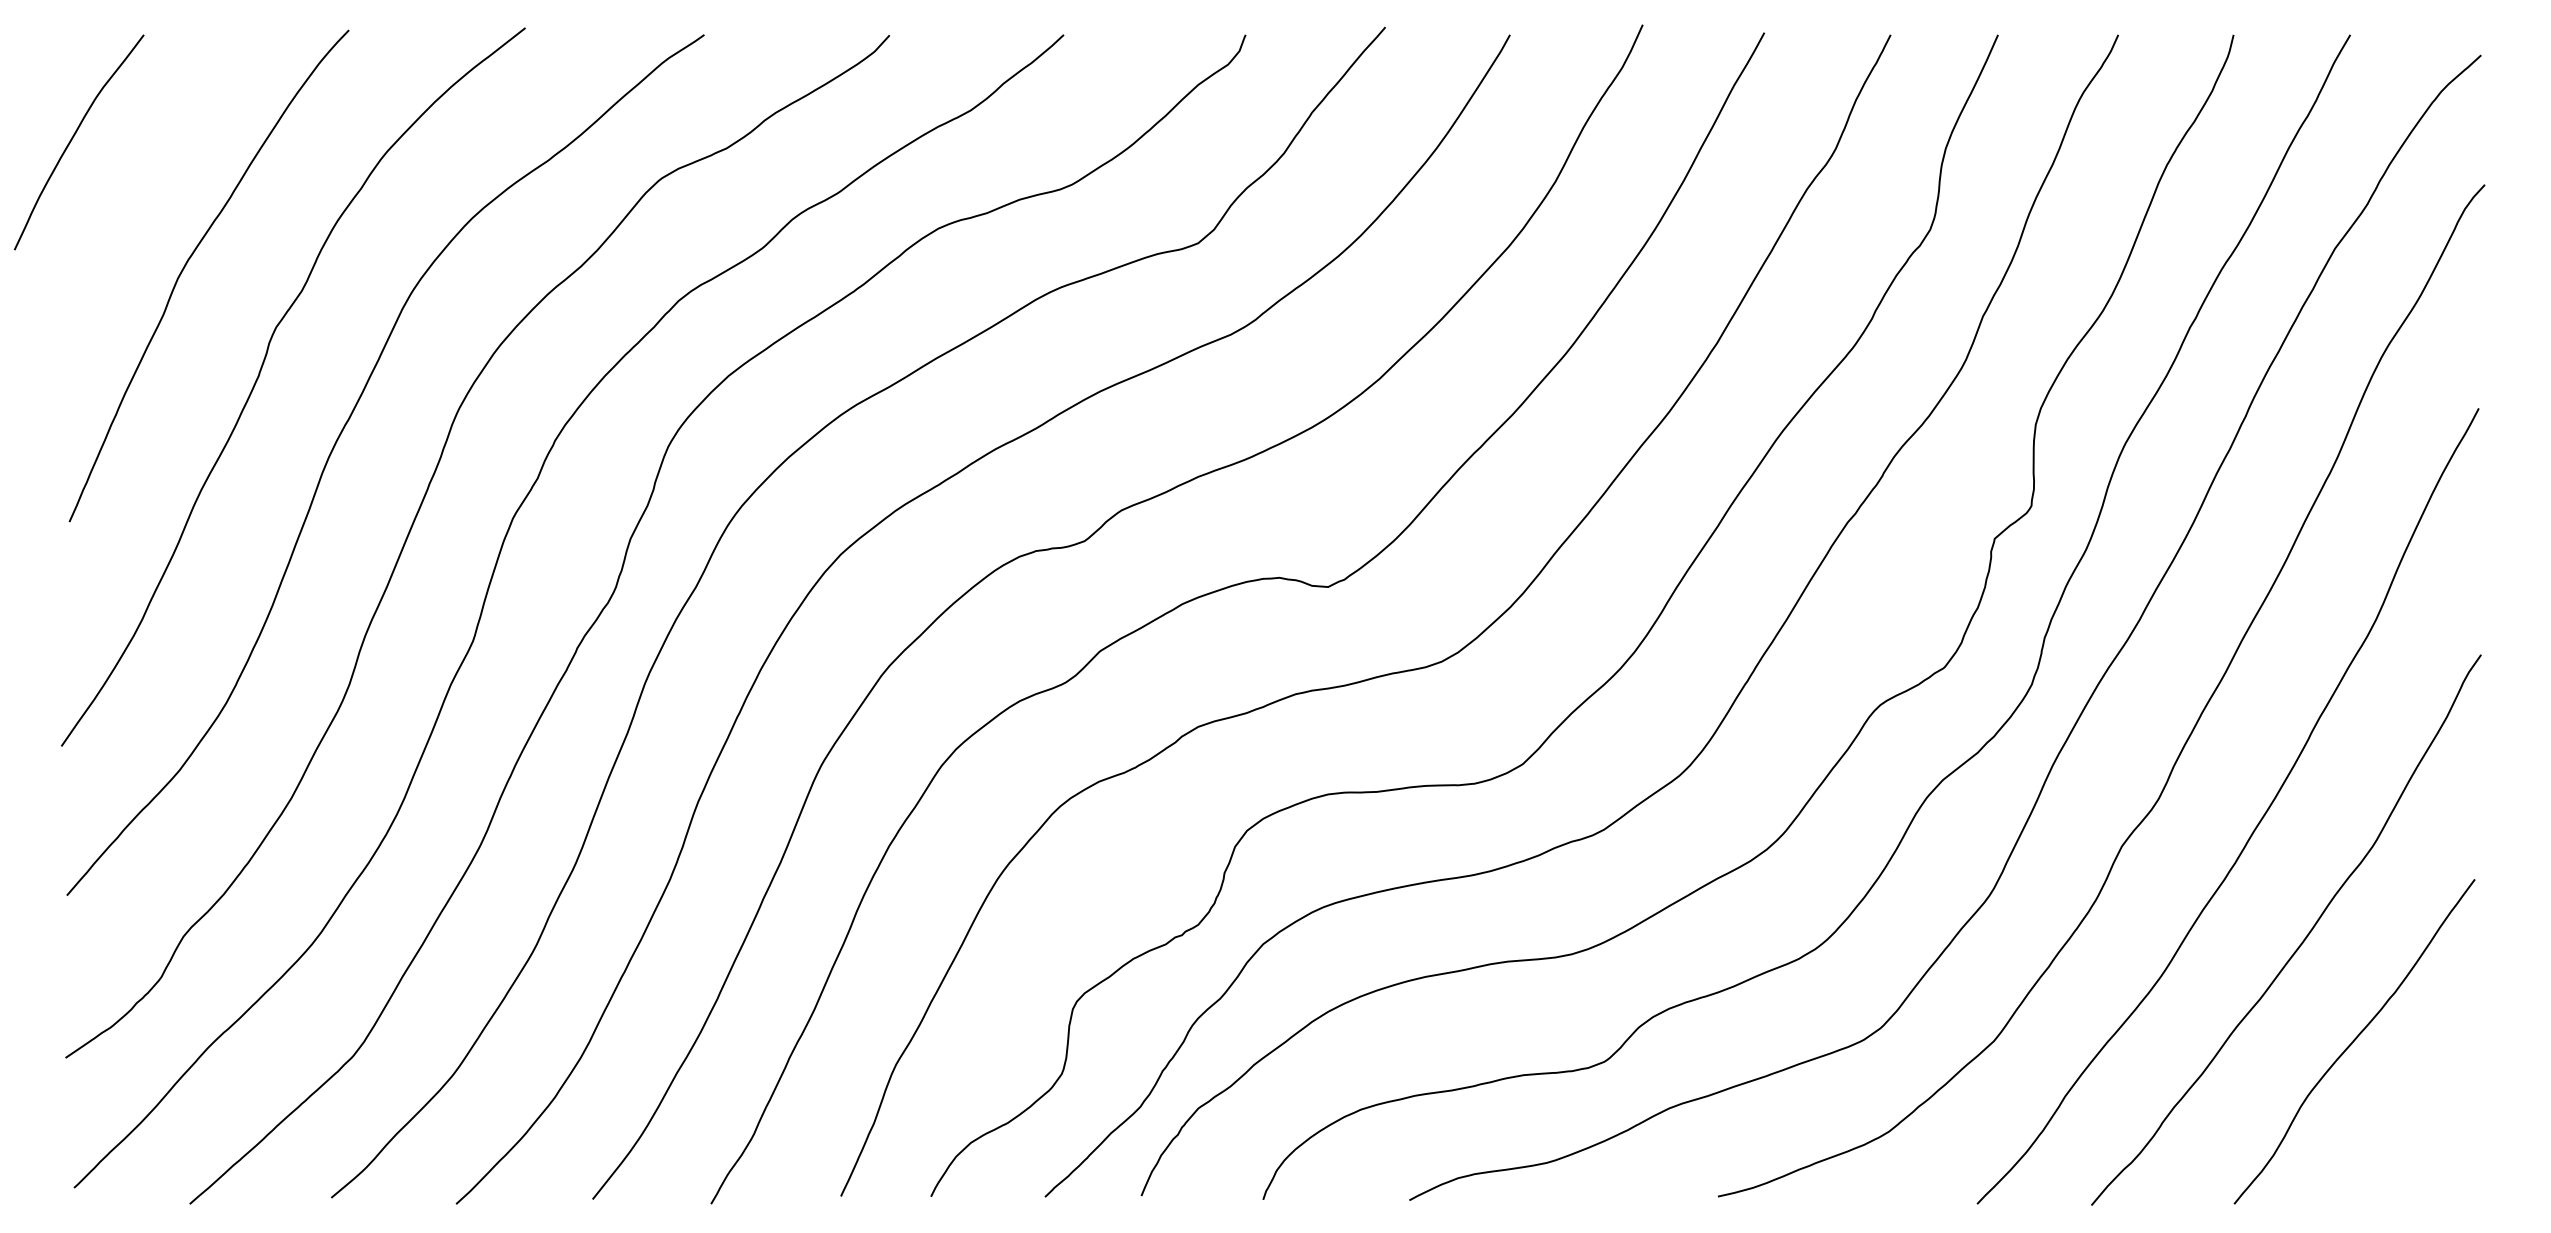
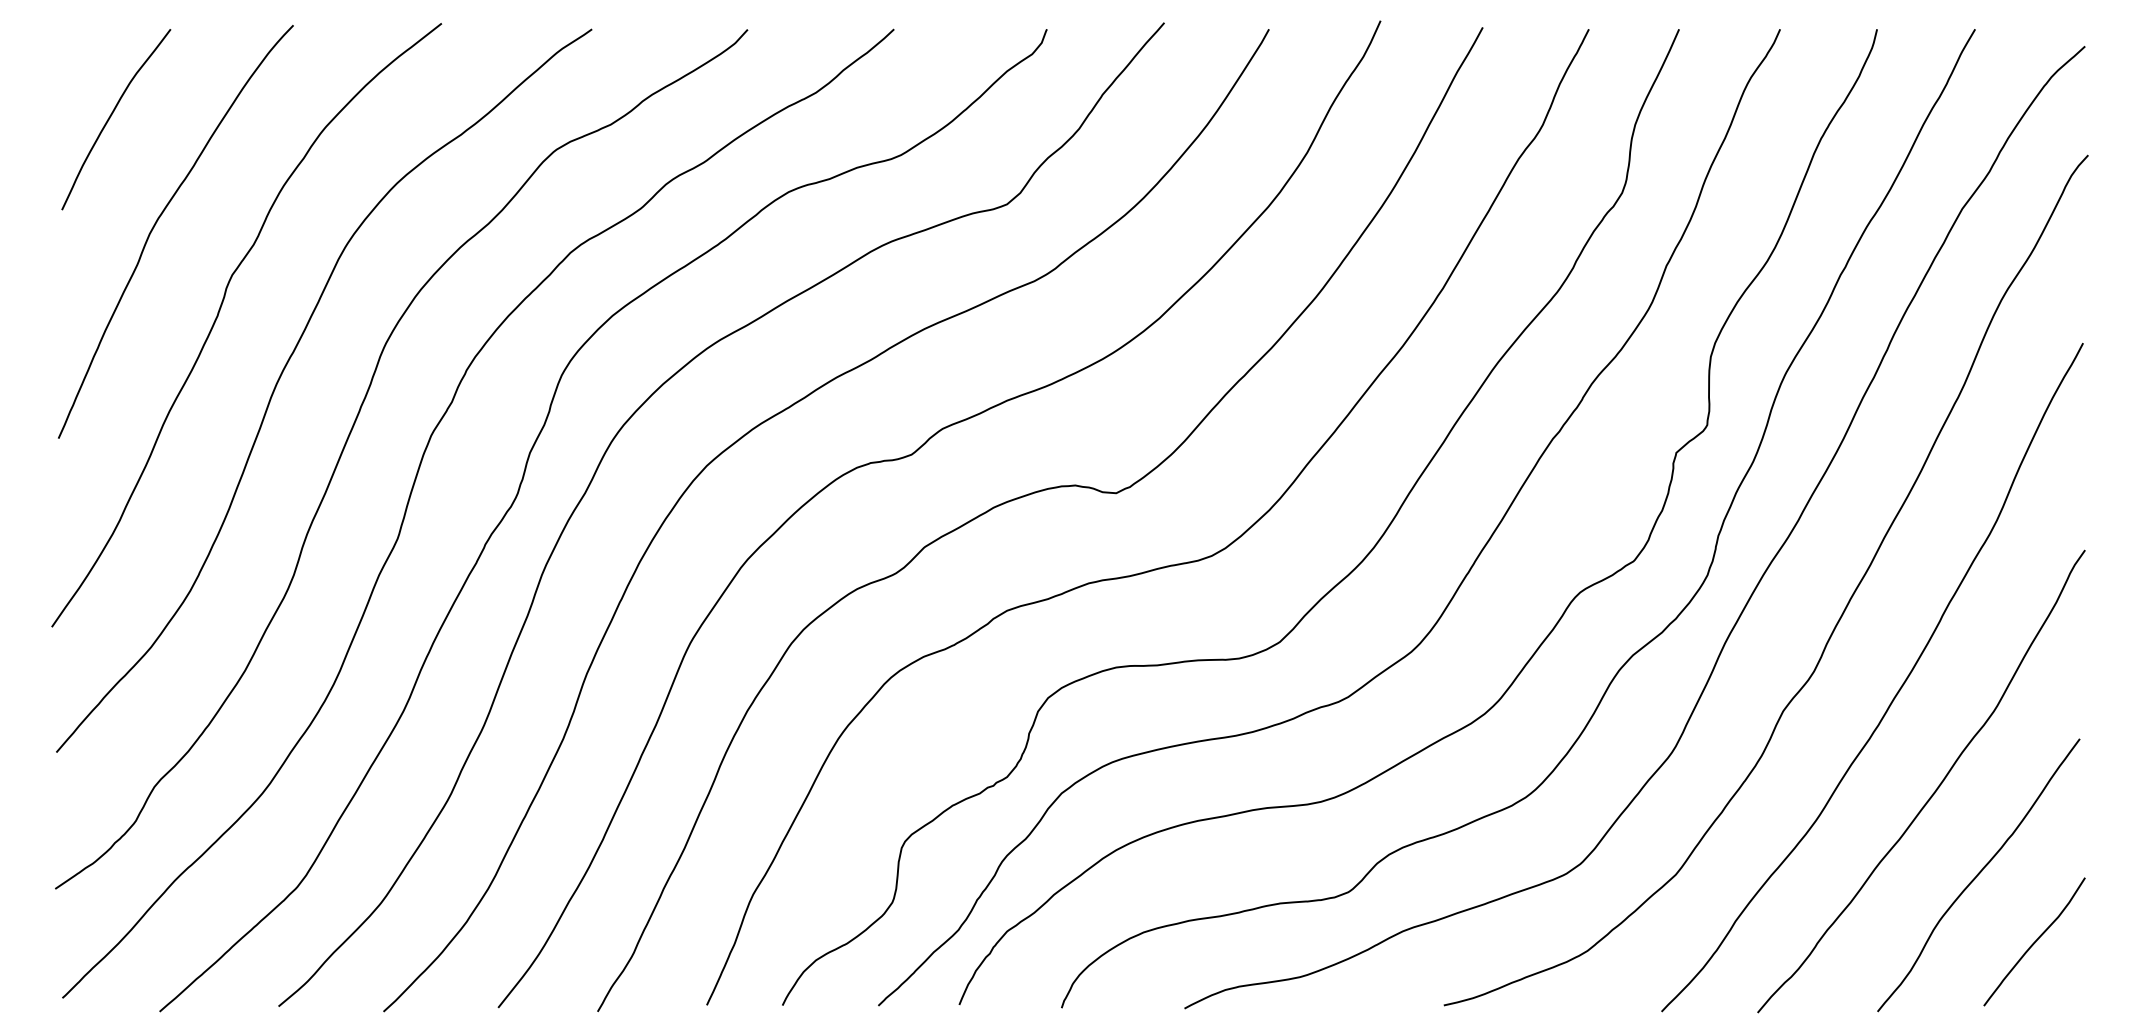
curve: (73, 138) -> (111, 116), moved
curve: (2420, 1120) -> (2034, 941), added

